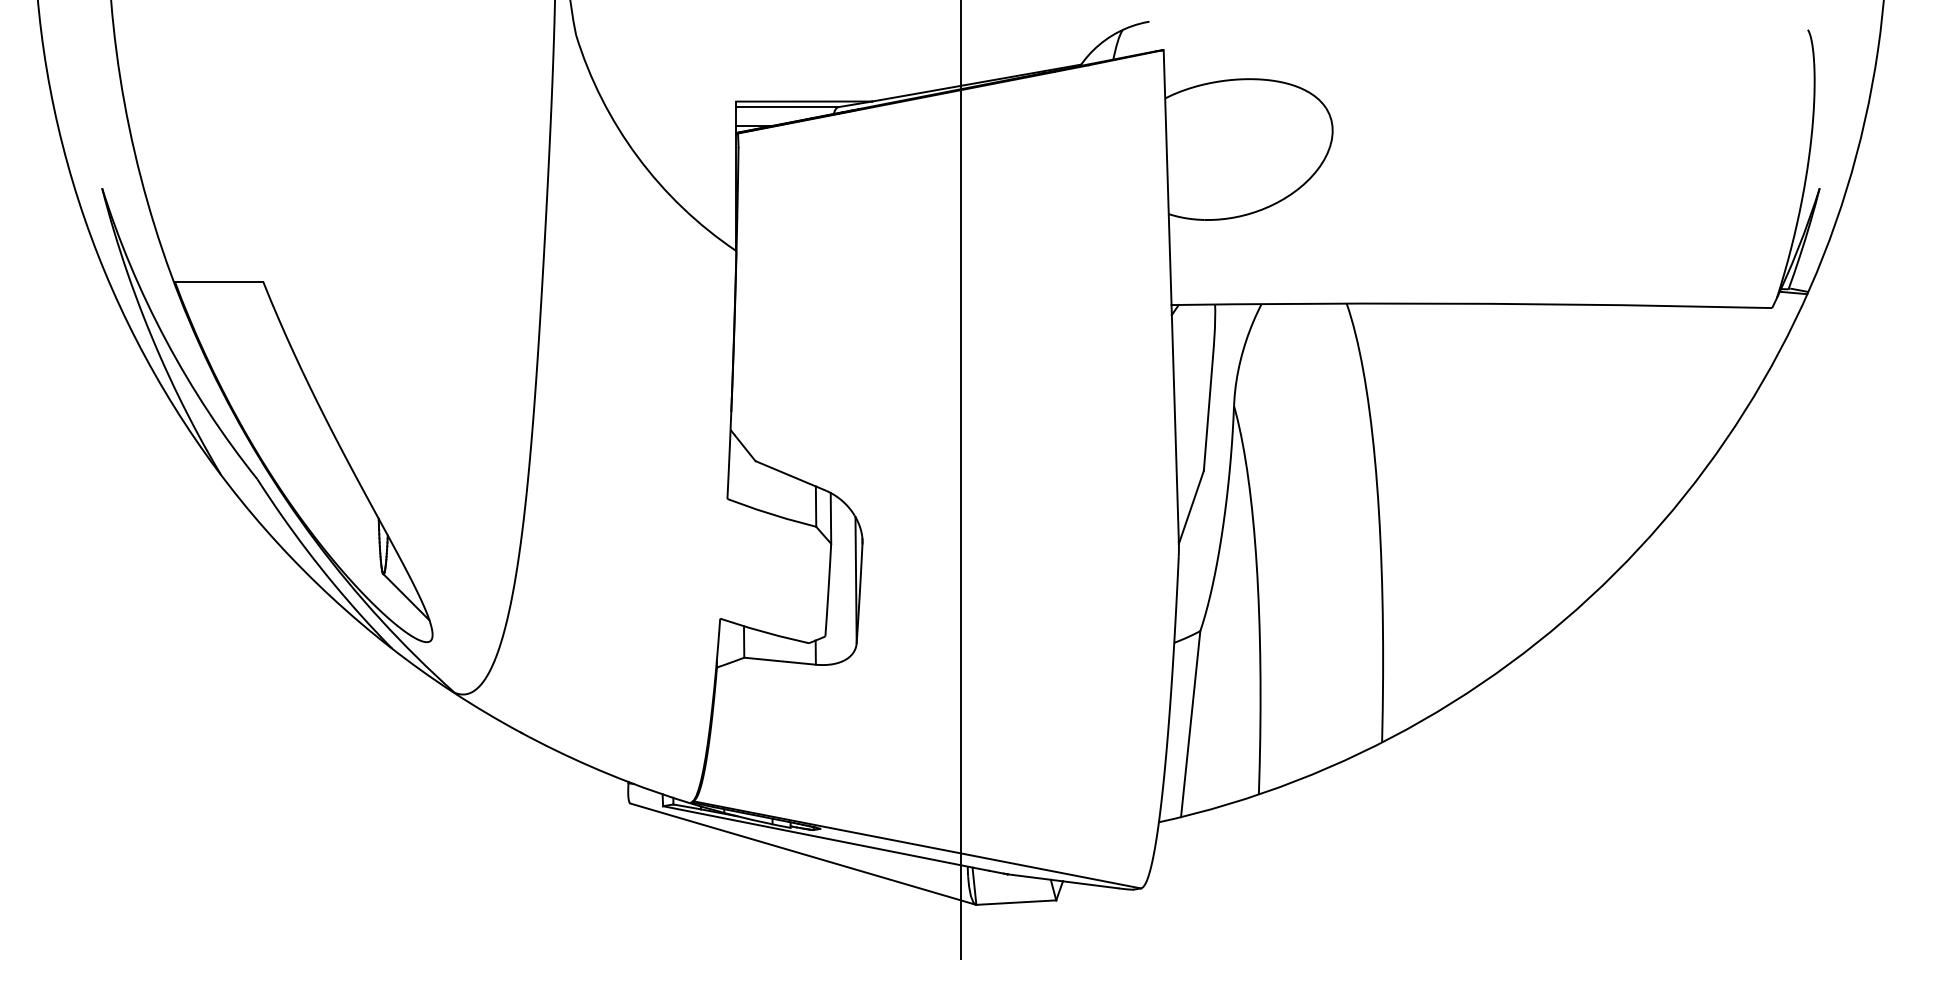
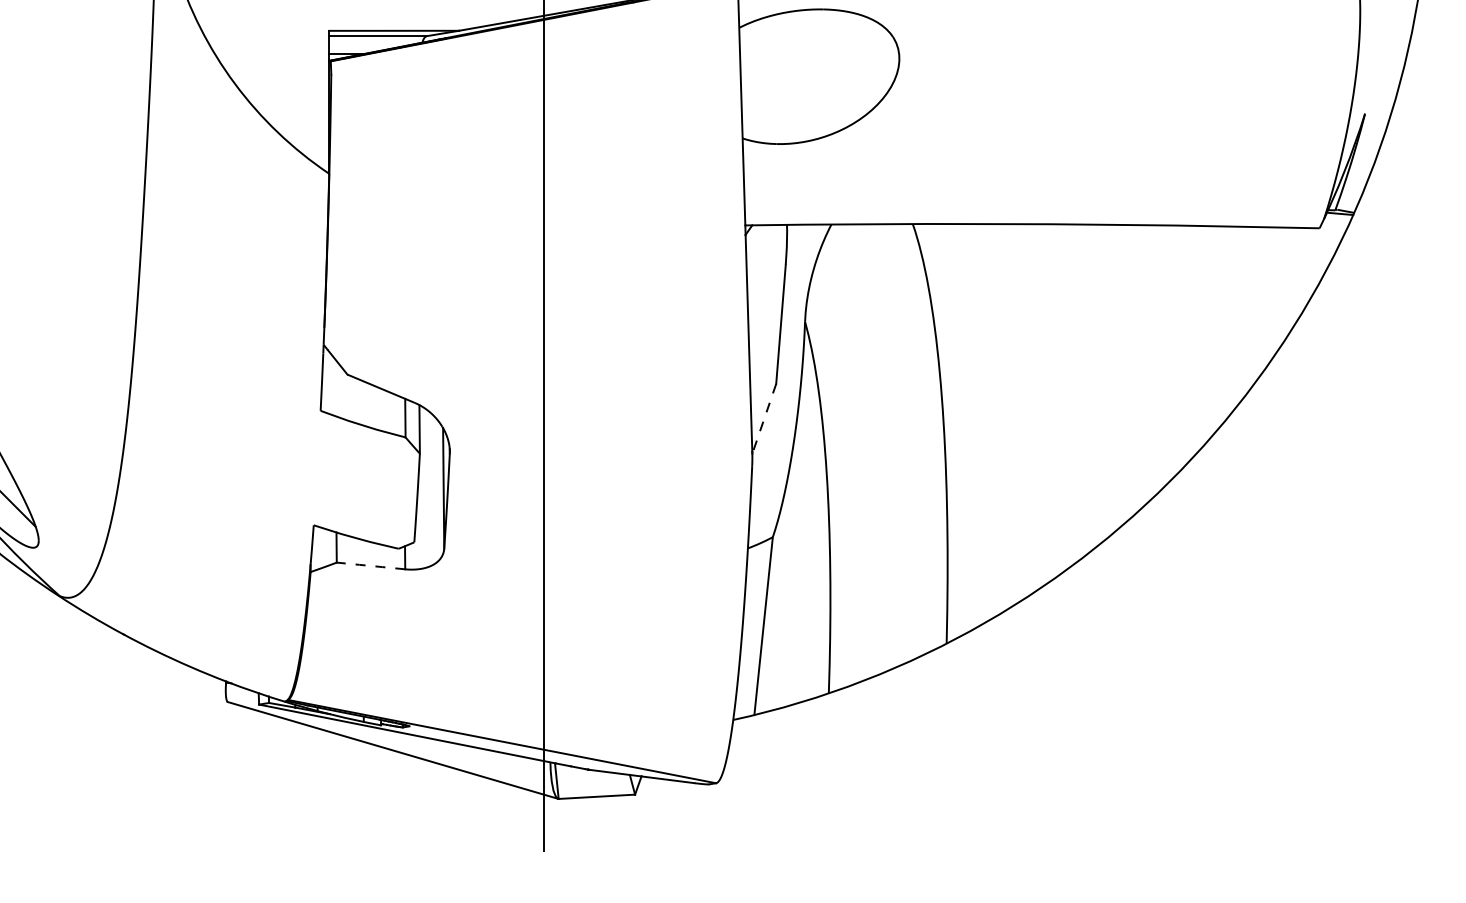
line: (1191, 507) -> (764, 418), solid -> dashed
line: (779, 661) -> (370, 566), solid -> dashed

